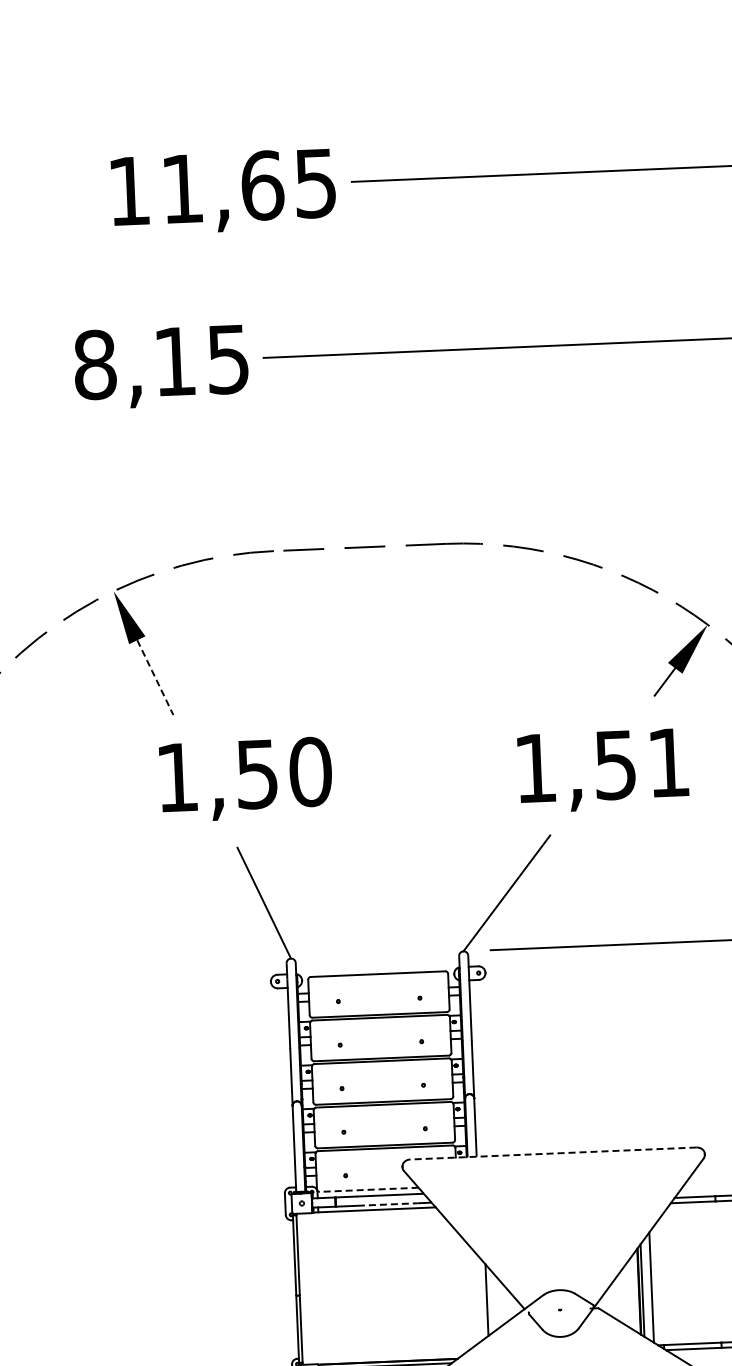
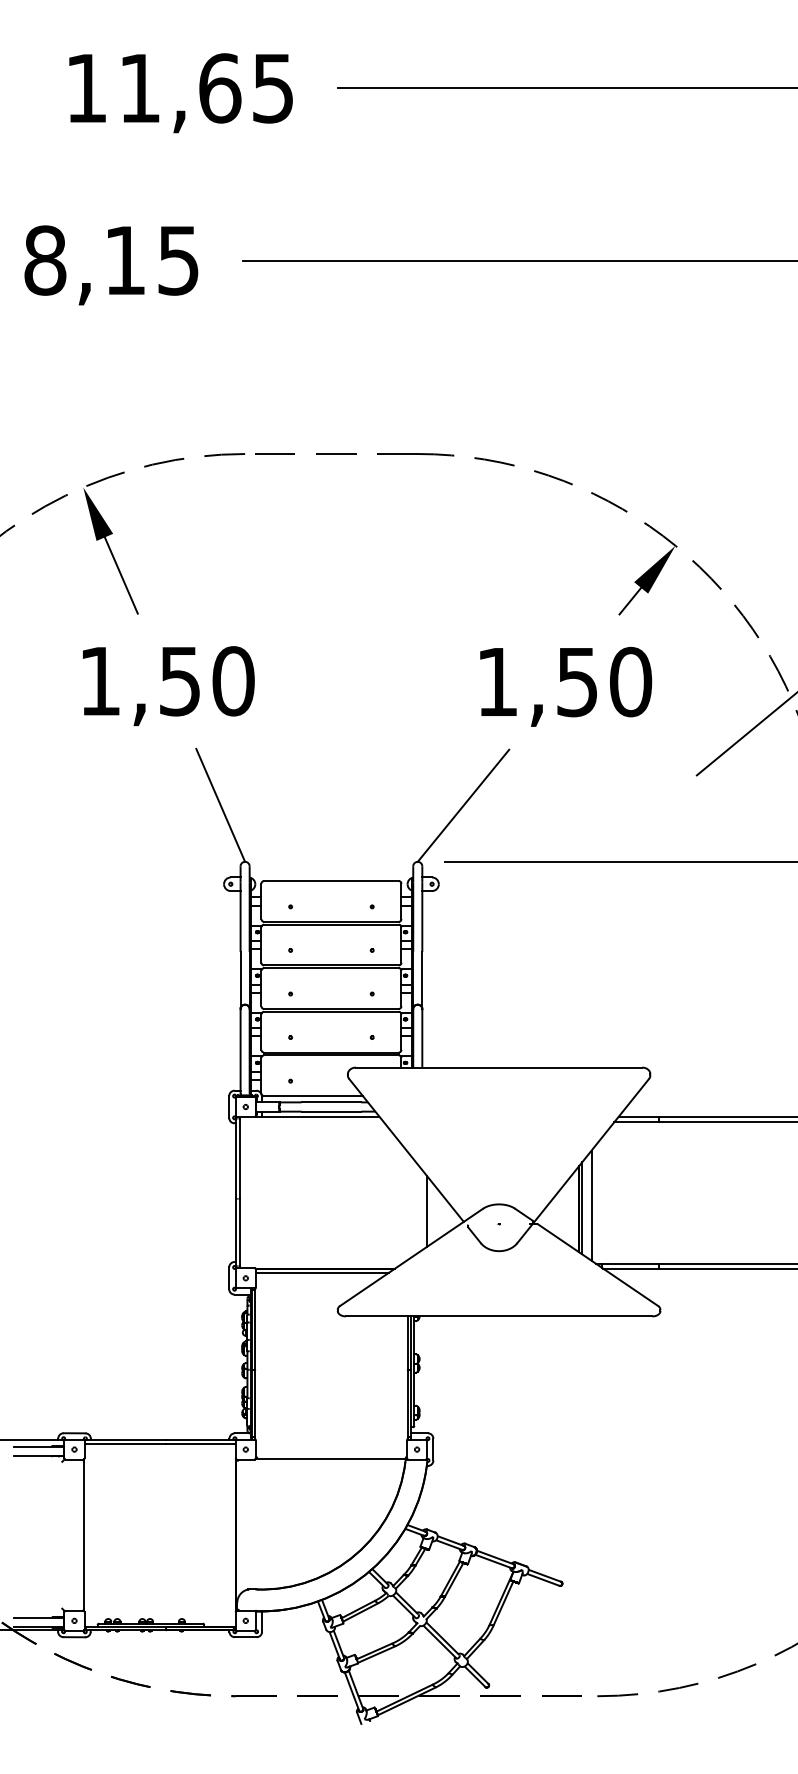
text: (223, 192) -> (180, 93), moved
text: (161, 367) -> (111, 265), moved
line: (155, 677) -> (121, 575), dashed -> solid
text: (669, 762) -> (631, 681), 1,51 -> 1,50
text: (245, 778) -> (168, 685), moved
line: (552, 1153) -> (498, 1067), dashed -> solid
line: (369, 1190) -> (313, 1096), dashed -> solid
line: (387, 1204) -> (331, 1111), dashed -> solid

